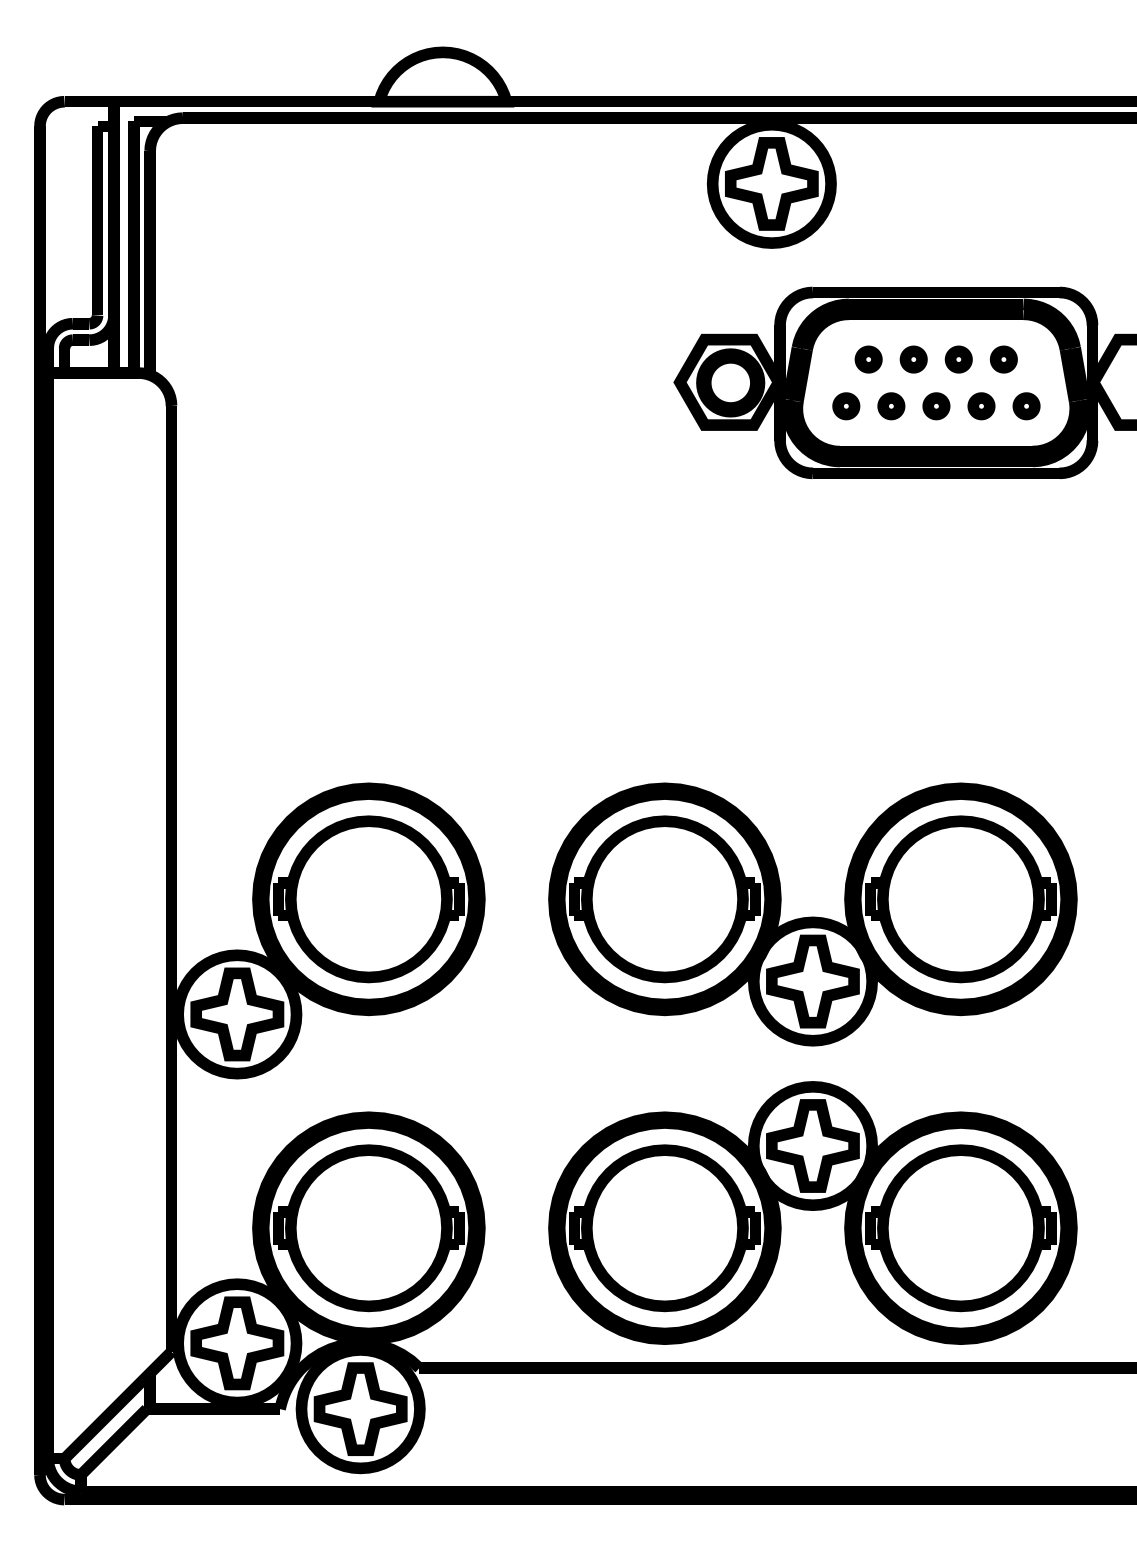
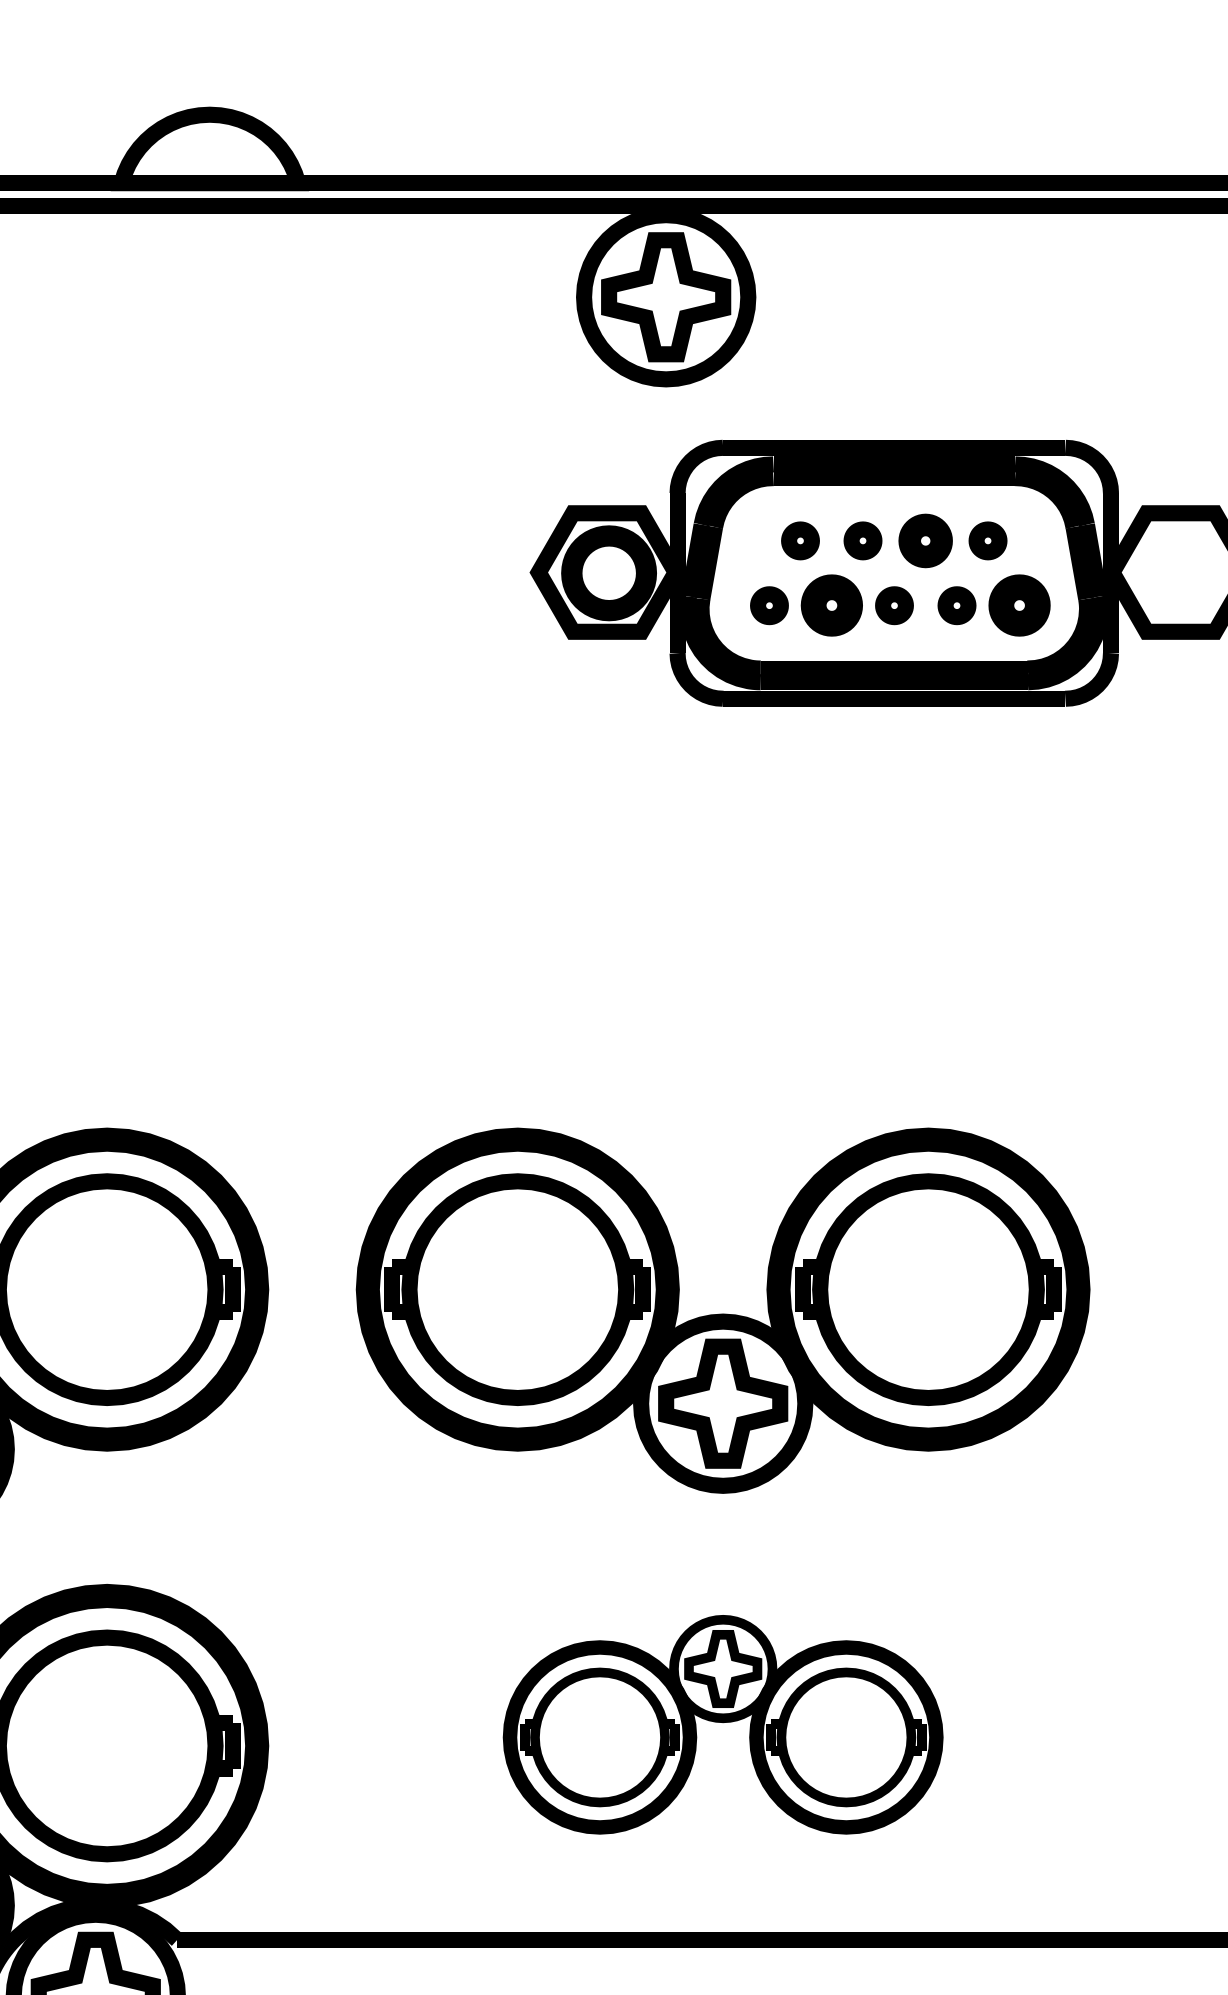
part: (958, 359) -> (925, 540), size x1.4
part: (891, 406) -> (832, 605), size x1.6
part: (1026, 406) -> (1019, 605), size x1.6
part: (812, 1212) -> (722, 1724), size x0.6

